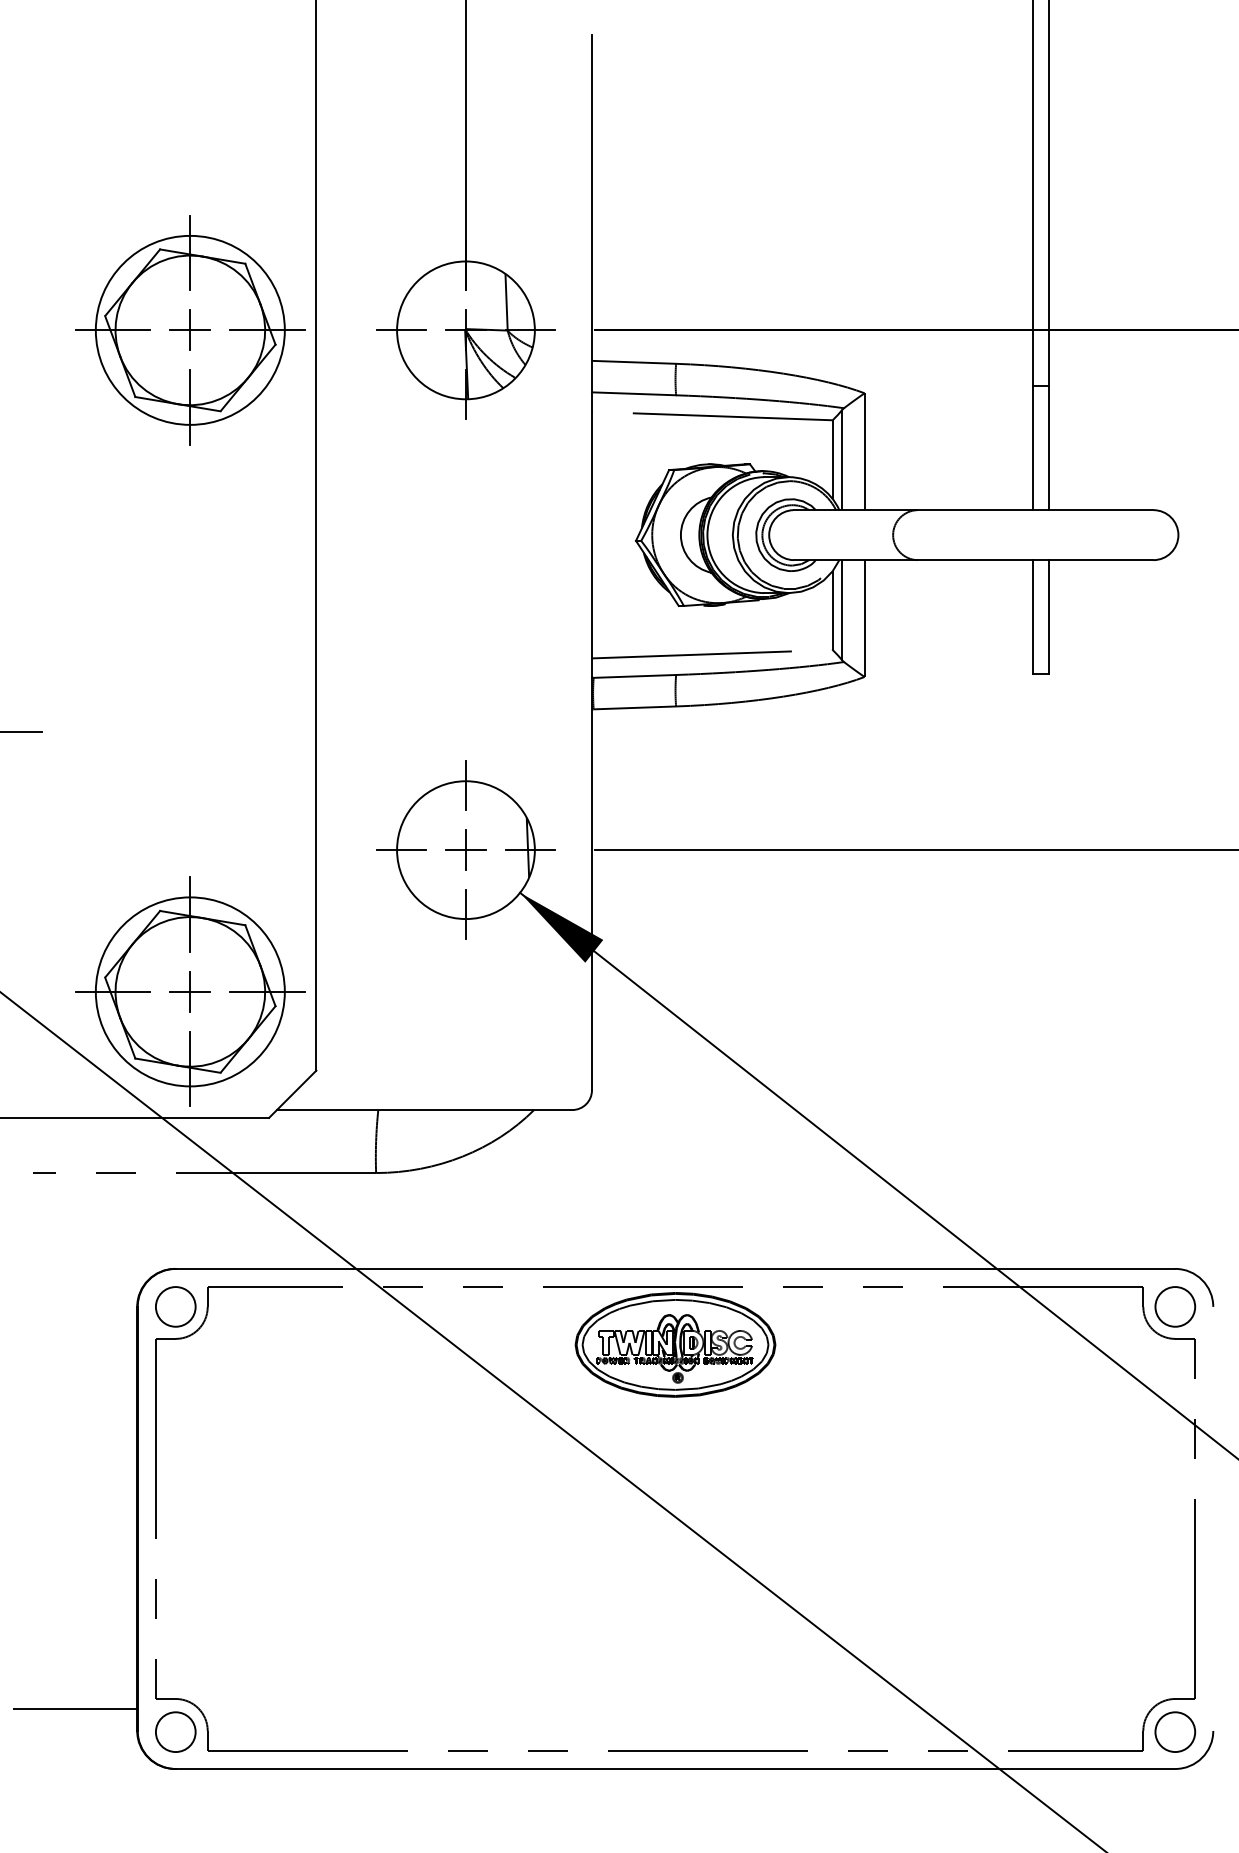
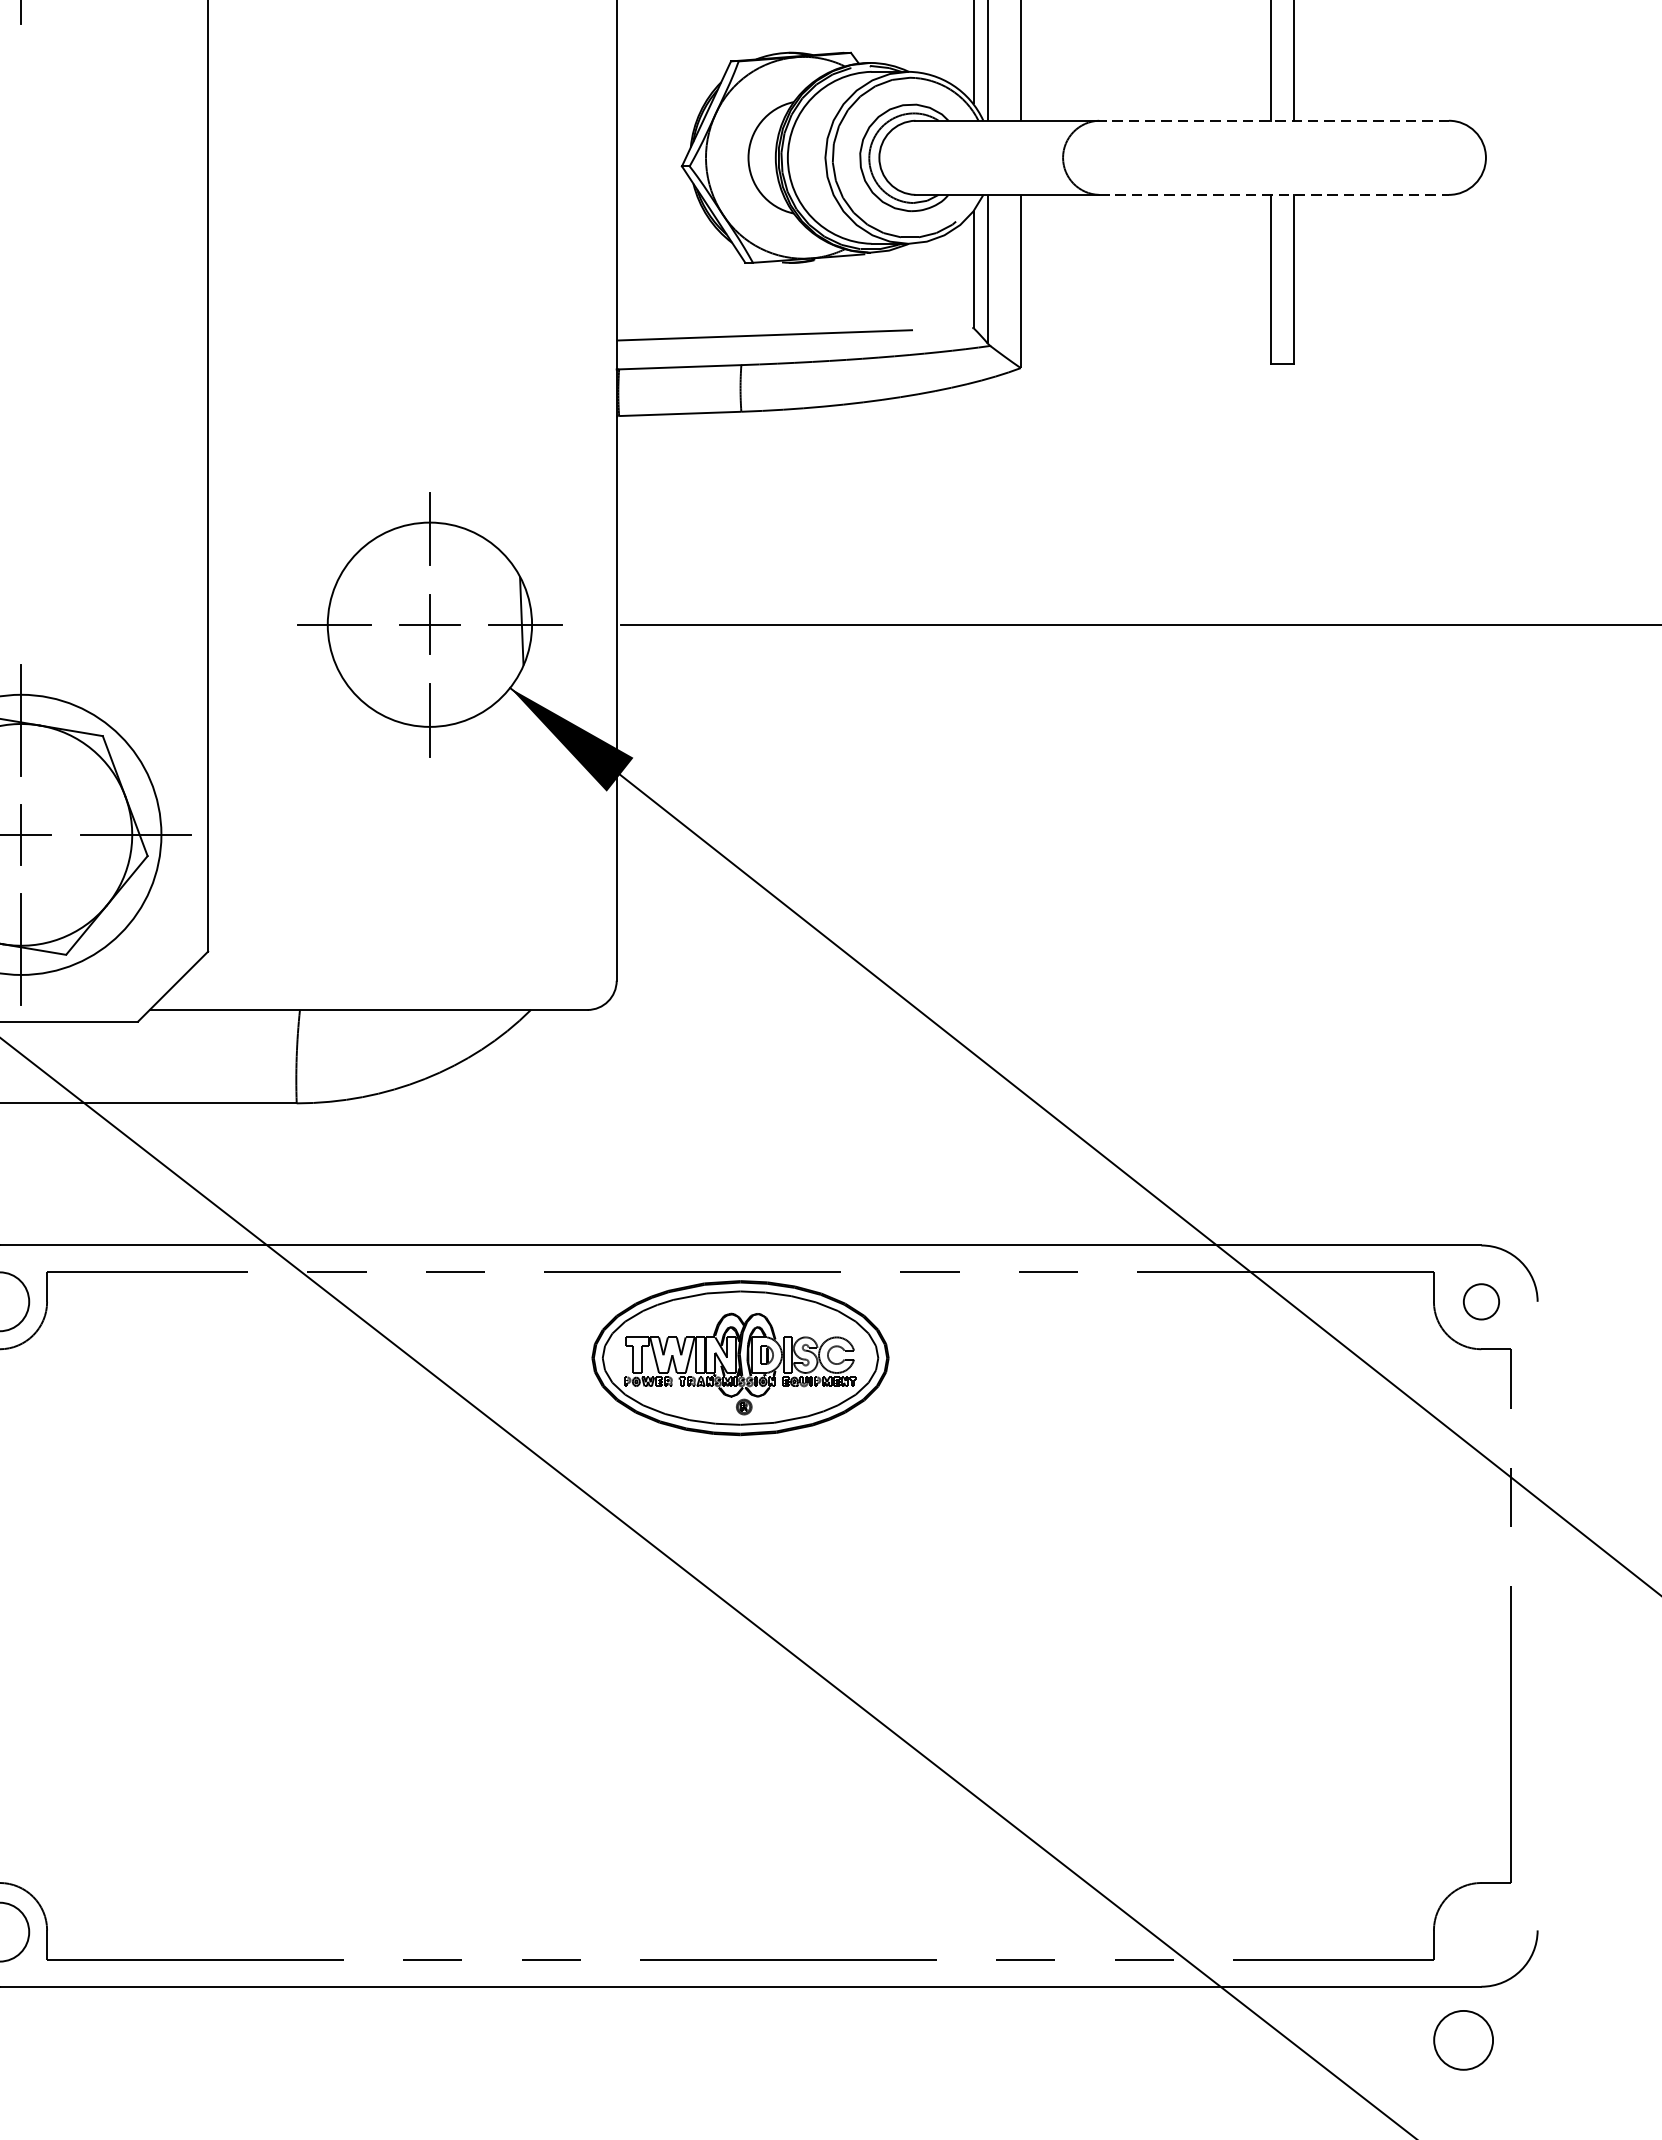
line: (1035, 510) -> (1274, 121), solid -> dashed
line: (1035, 560) -> (1274, 195), solid -> dashed
circle: (1175, 1306) -> (1481, 1301), size x0.6
circle: (1175, 1731) -> (1463, 2039), moved

